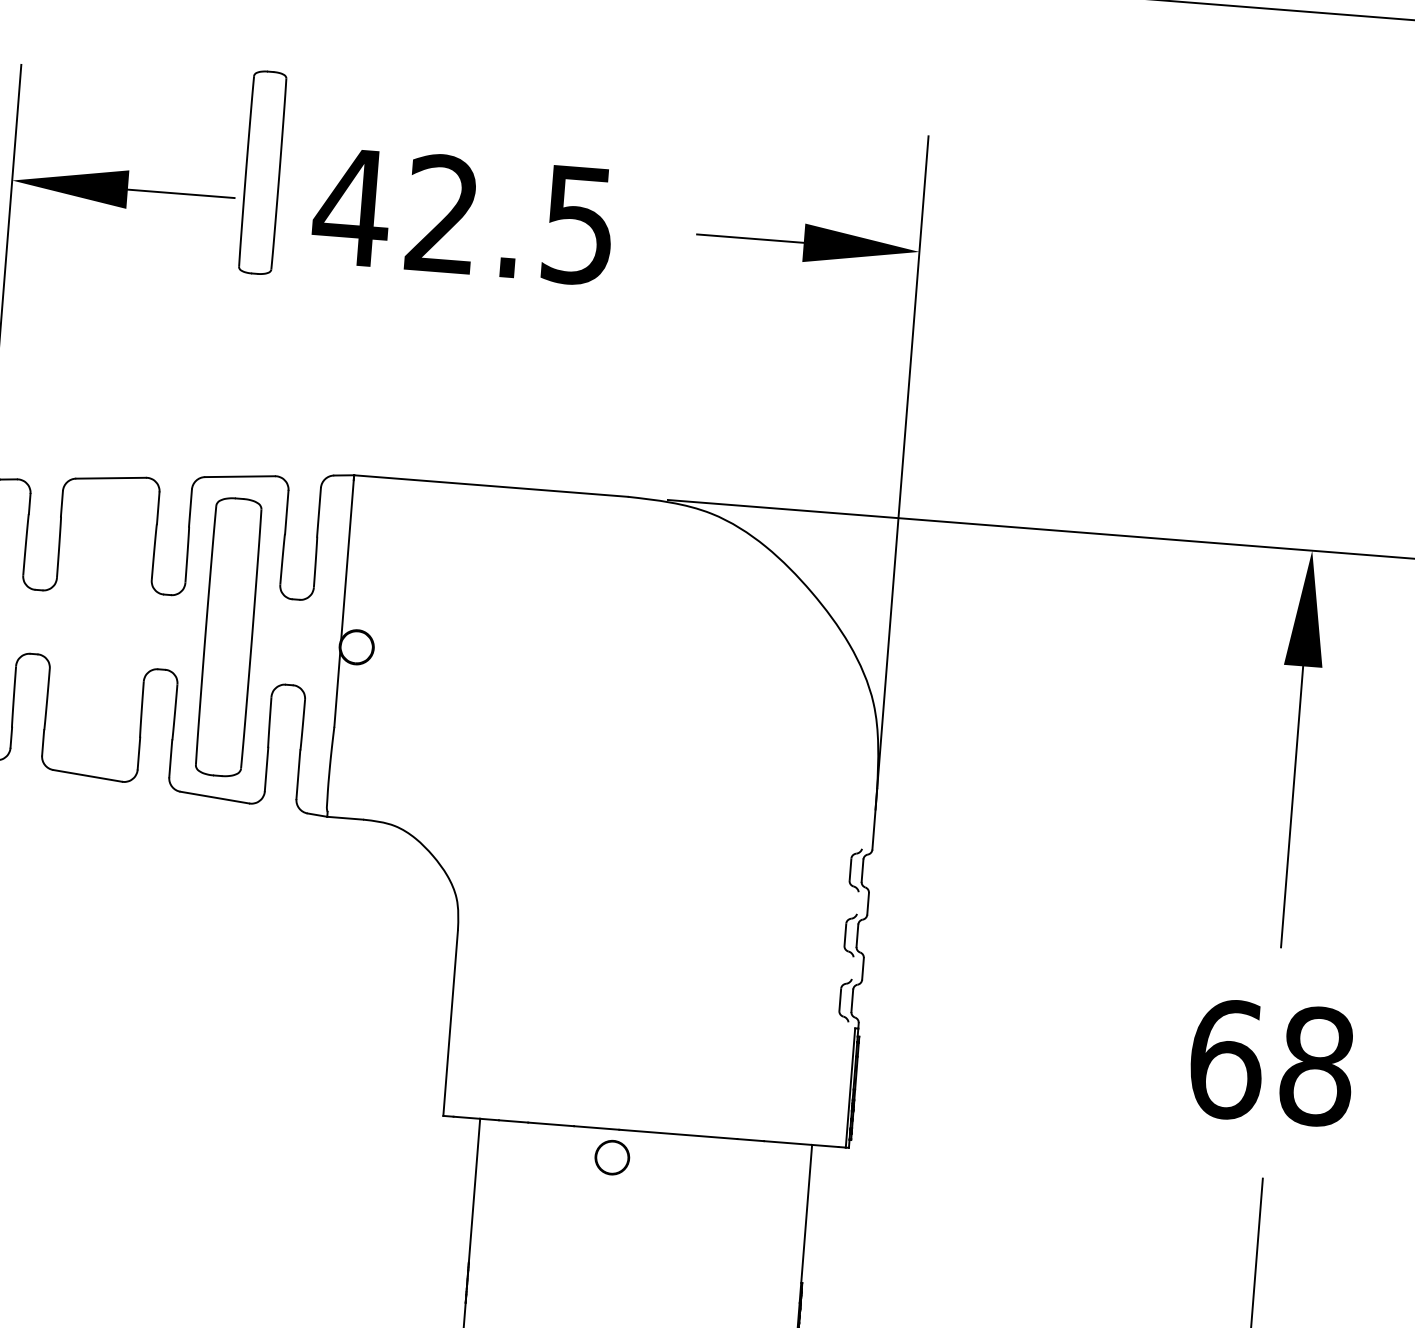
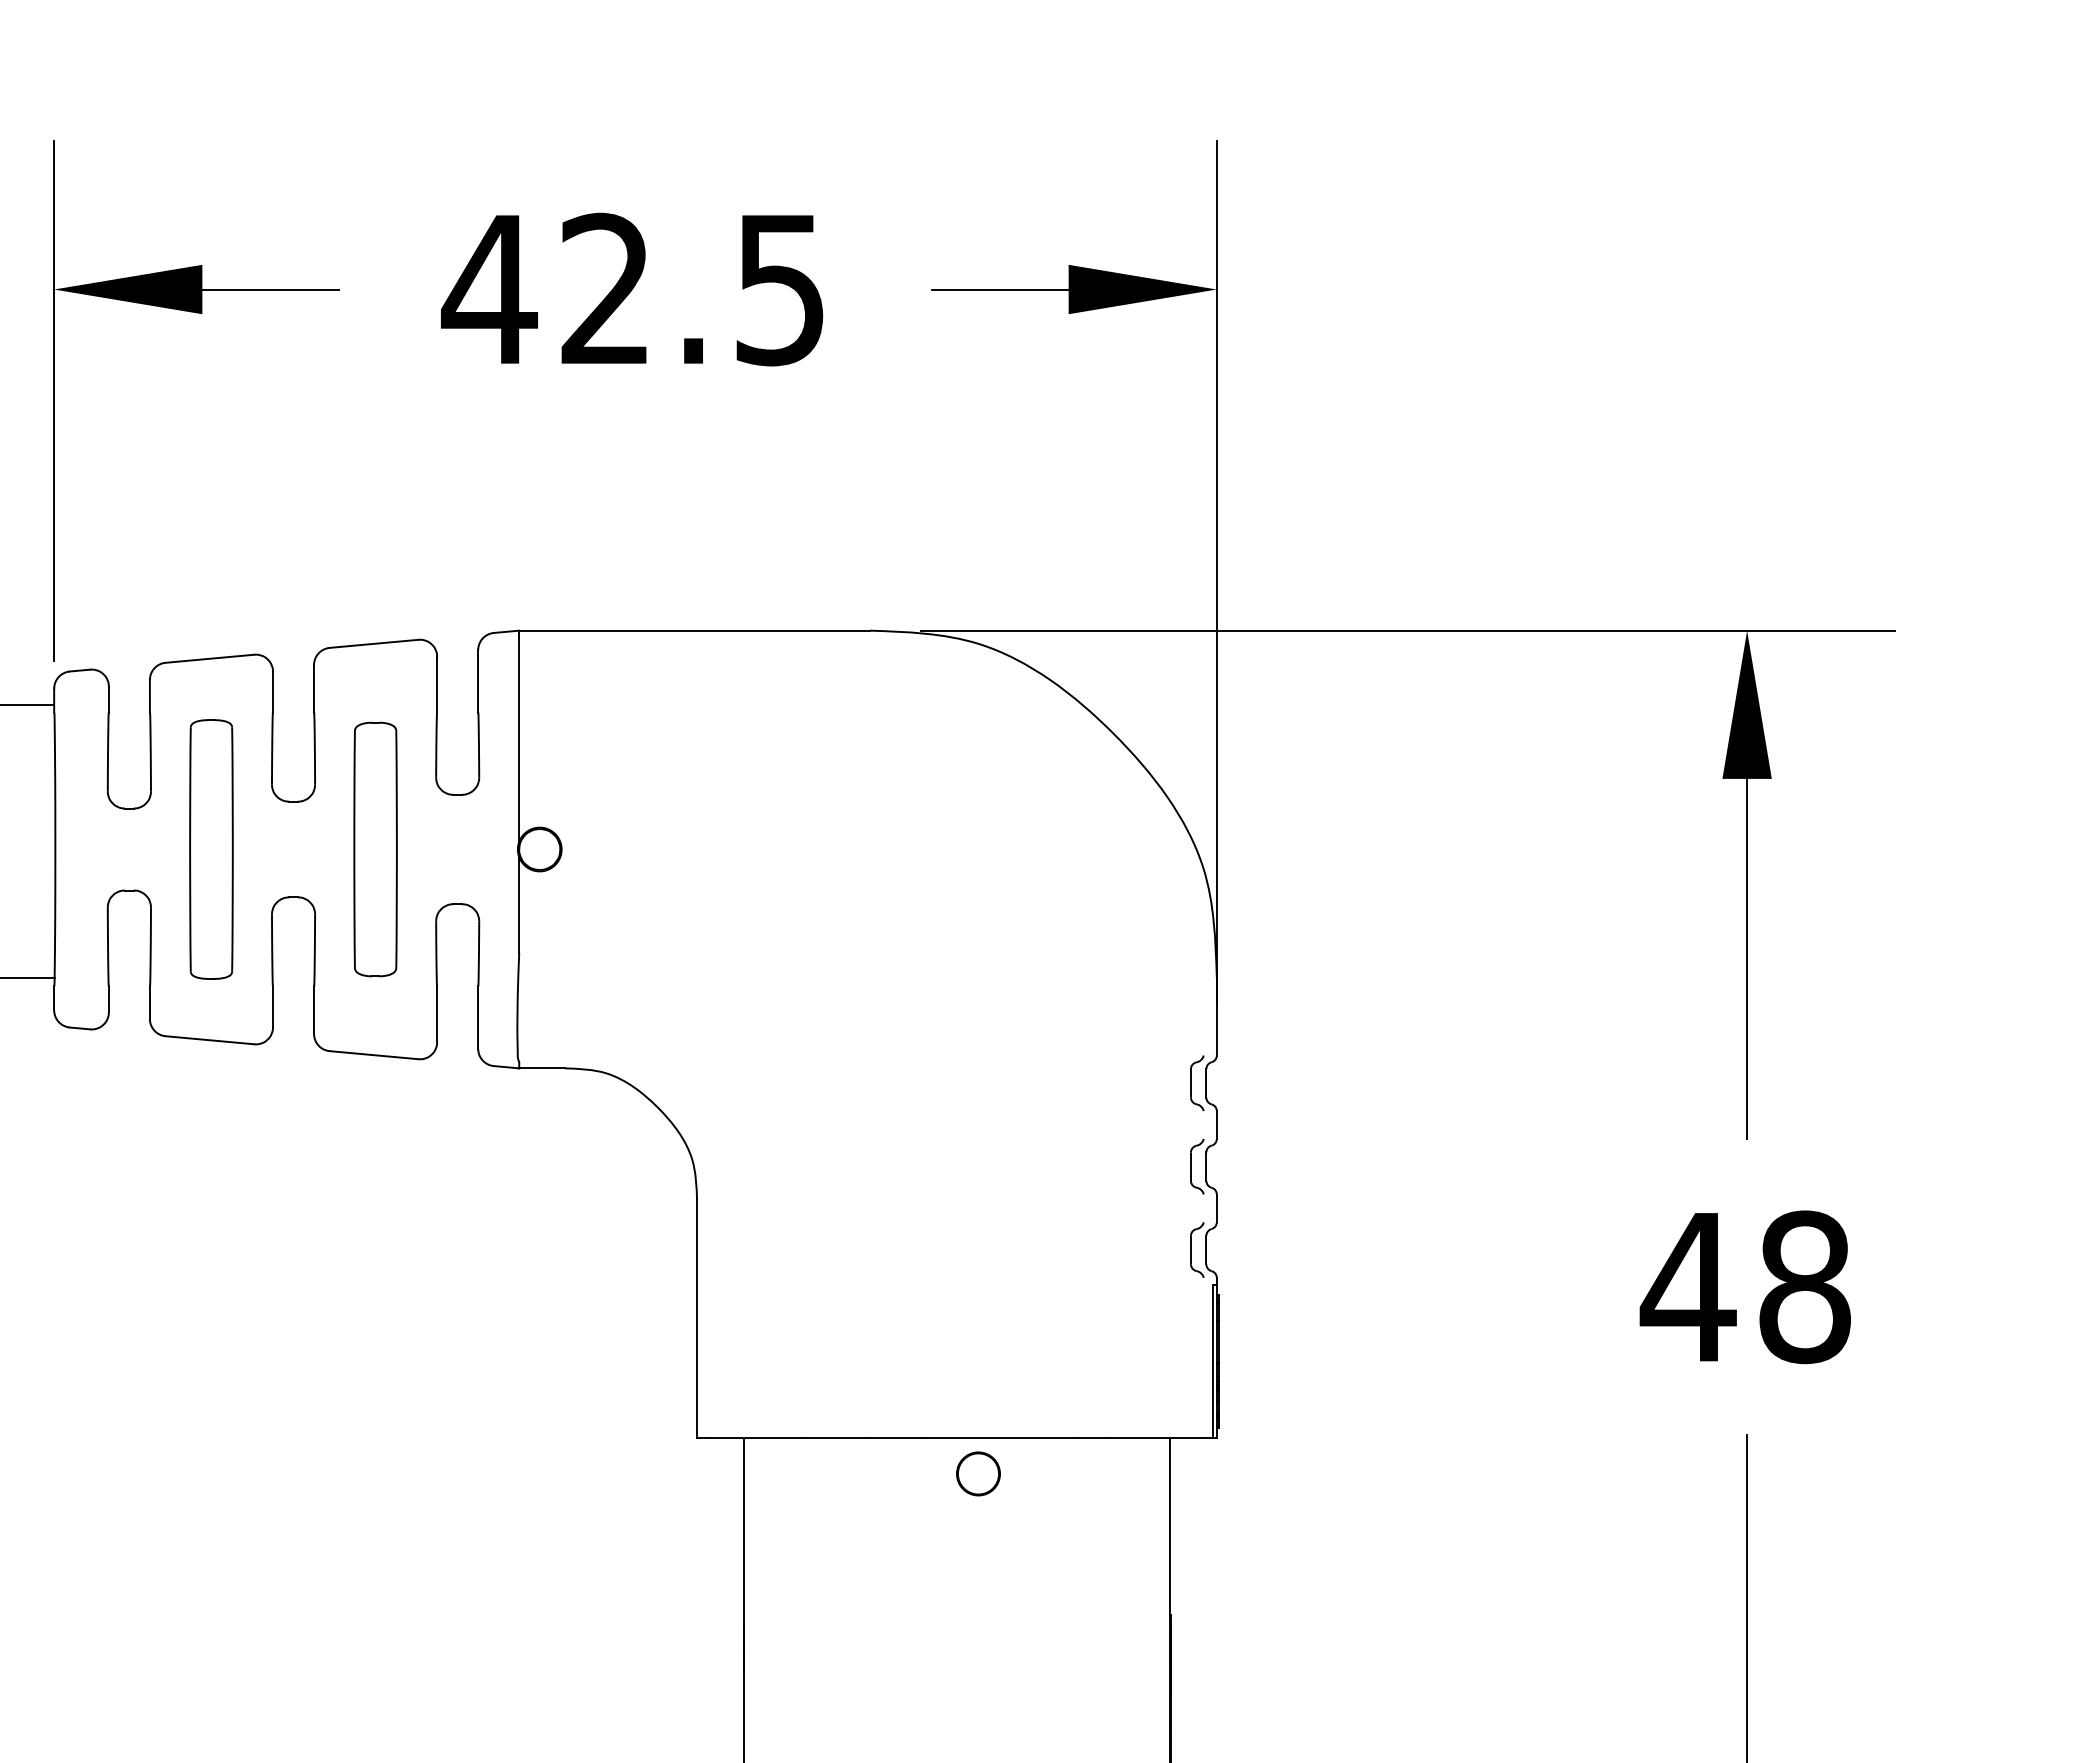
part: (262, 172) -> (211, 849), moved
part: (228, 637) -> (375, 849), size x0.71
text: (1225, 1059) -> (1687, 1287), 68 -> 48
circle: (612, 1157) -> (978, 1473), moved

